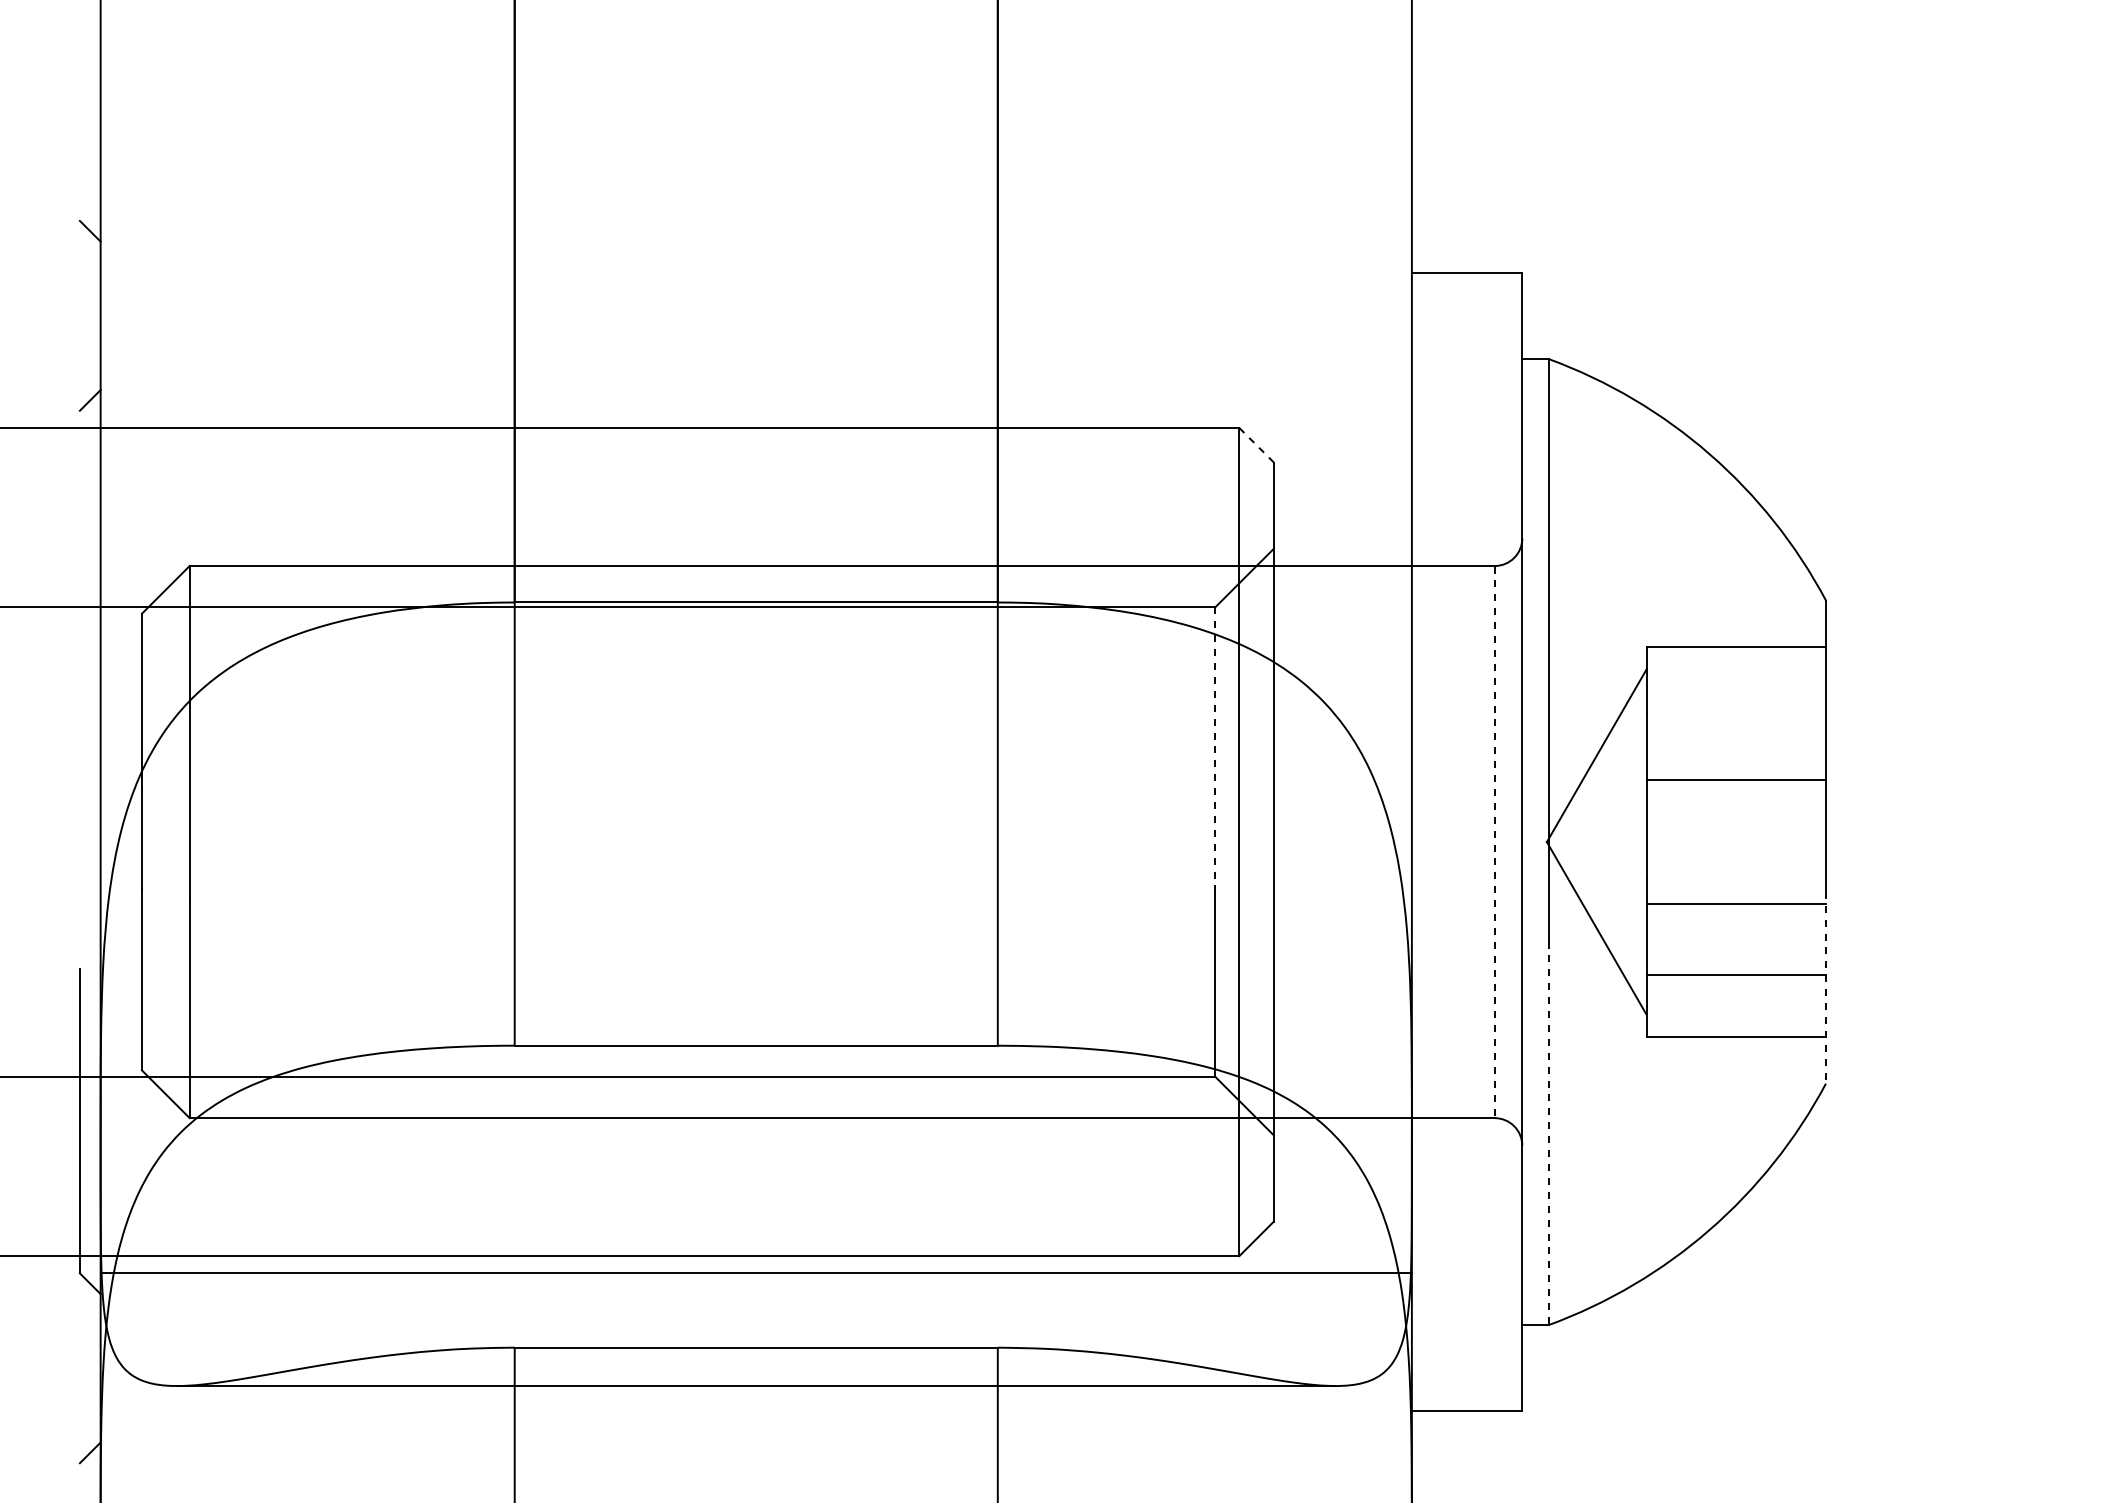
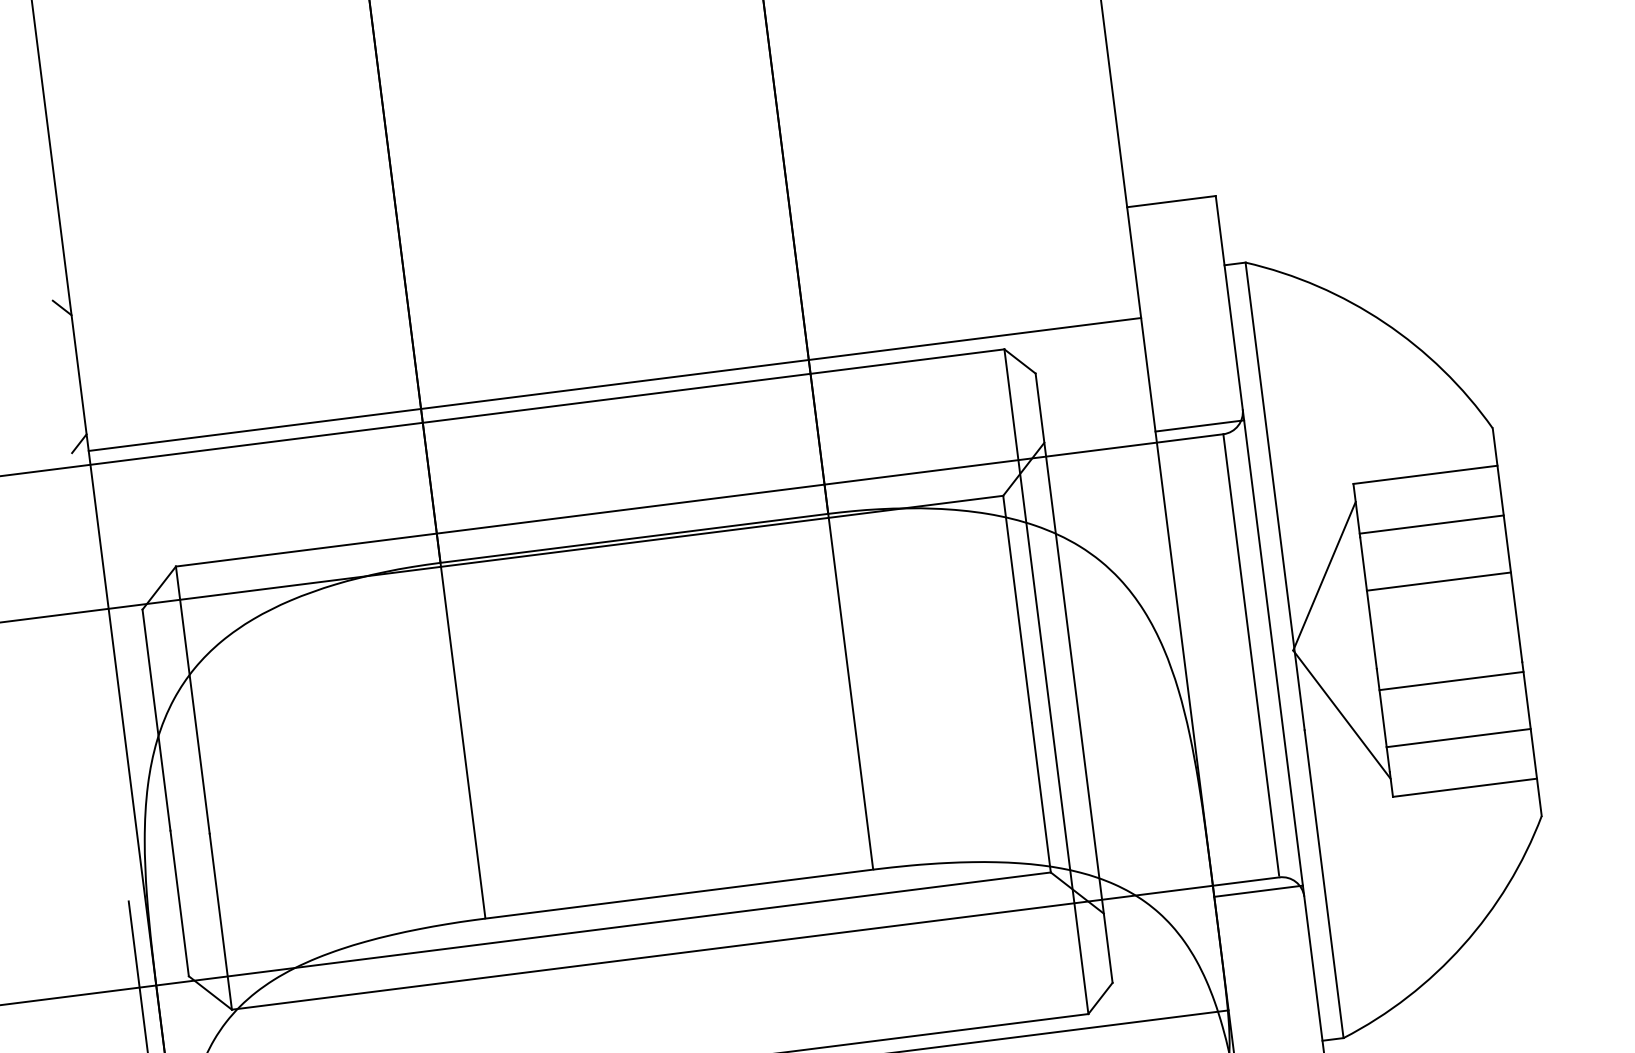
line: (755, 410) -> (614, 384), added
line: (1256, 444) -> (1019, 360), dashed -> solid
line: (1466, 552) -> (1199, 426), added
line: (1735, 709) -> (1431, 524), added
line: (1215, 749) -> (1017, 609), dashed -> solid
line: (1494, 840) -> (1251, 654), dashed -> solid
line: (1825, 987) -> (1531, 738), dashed -> solid
line: (1466, 1131) -> (1258, 890), added
line: (1548, 1133) -> (1324, 884), dashed -> solid

